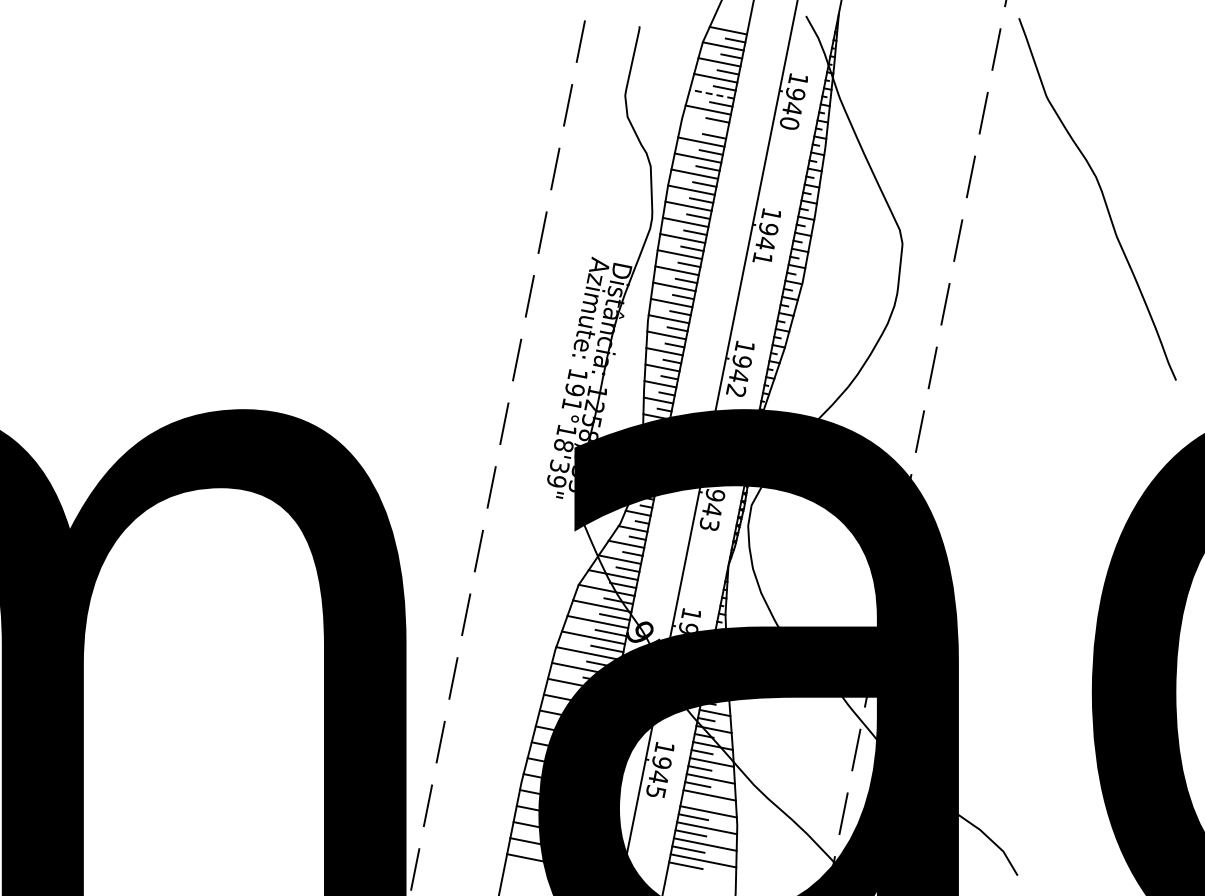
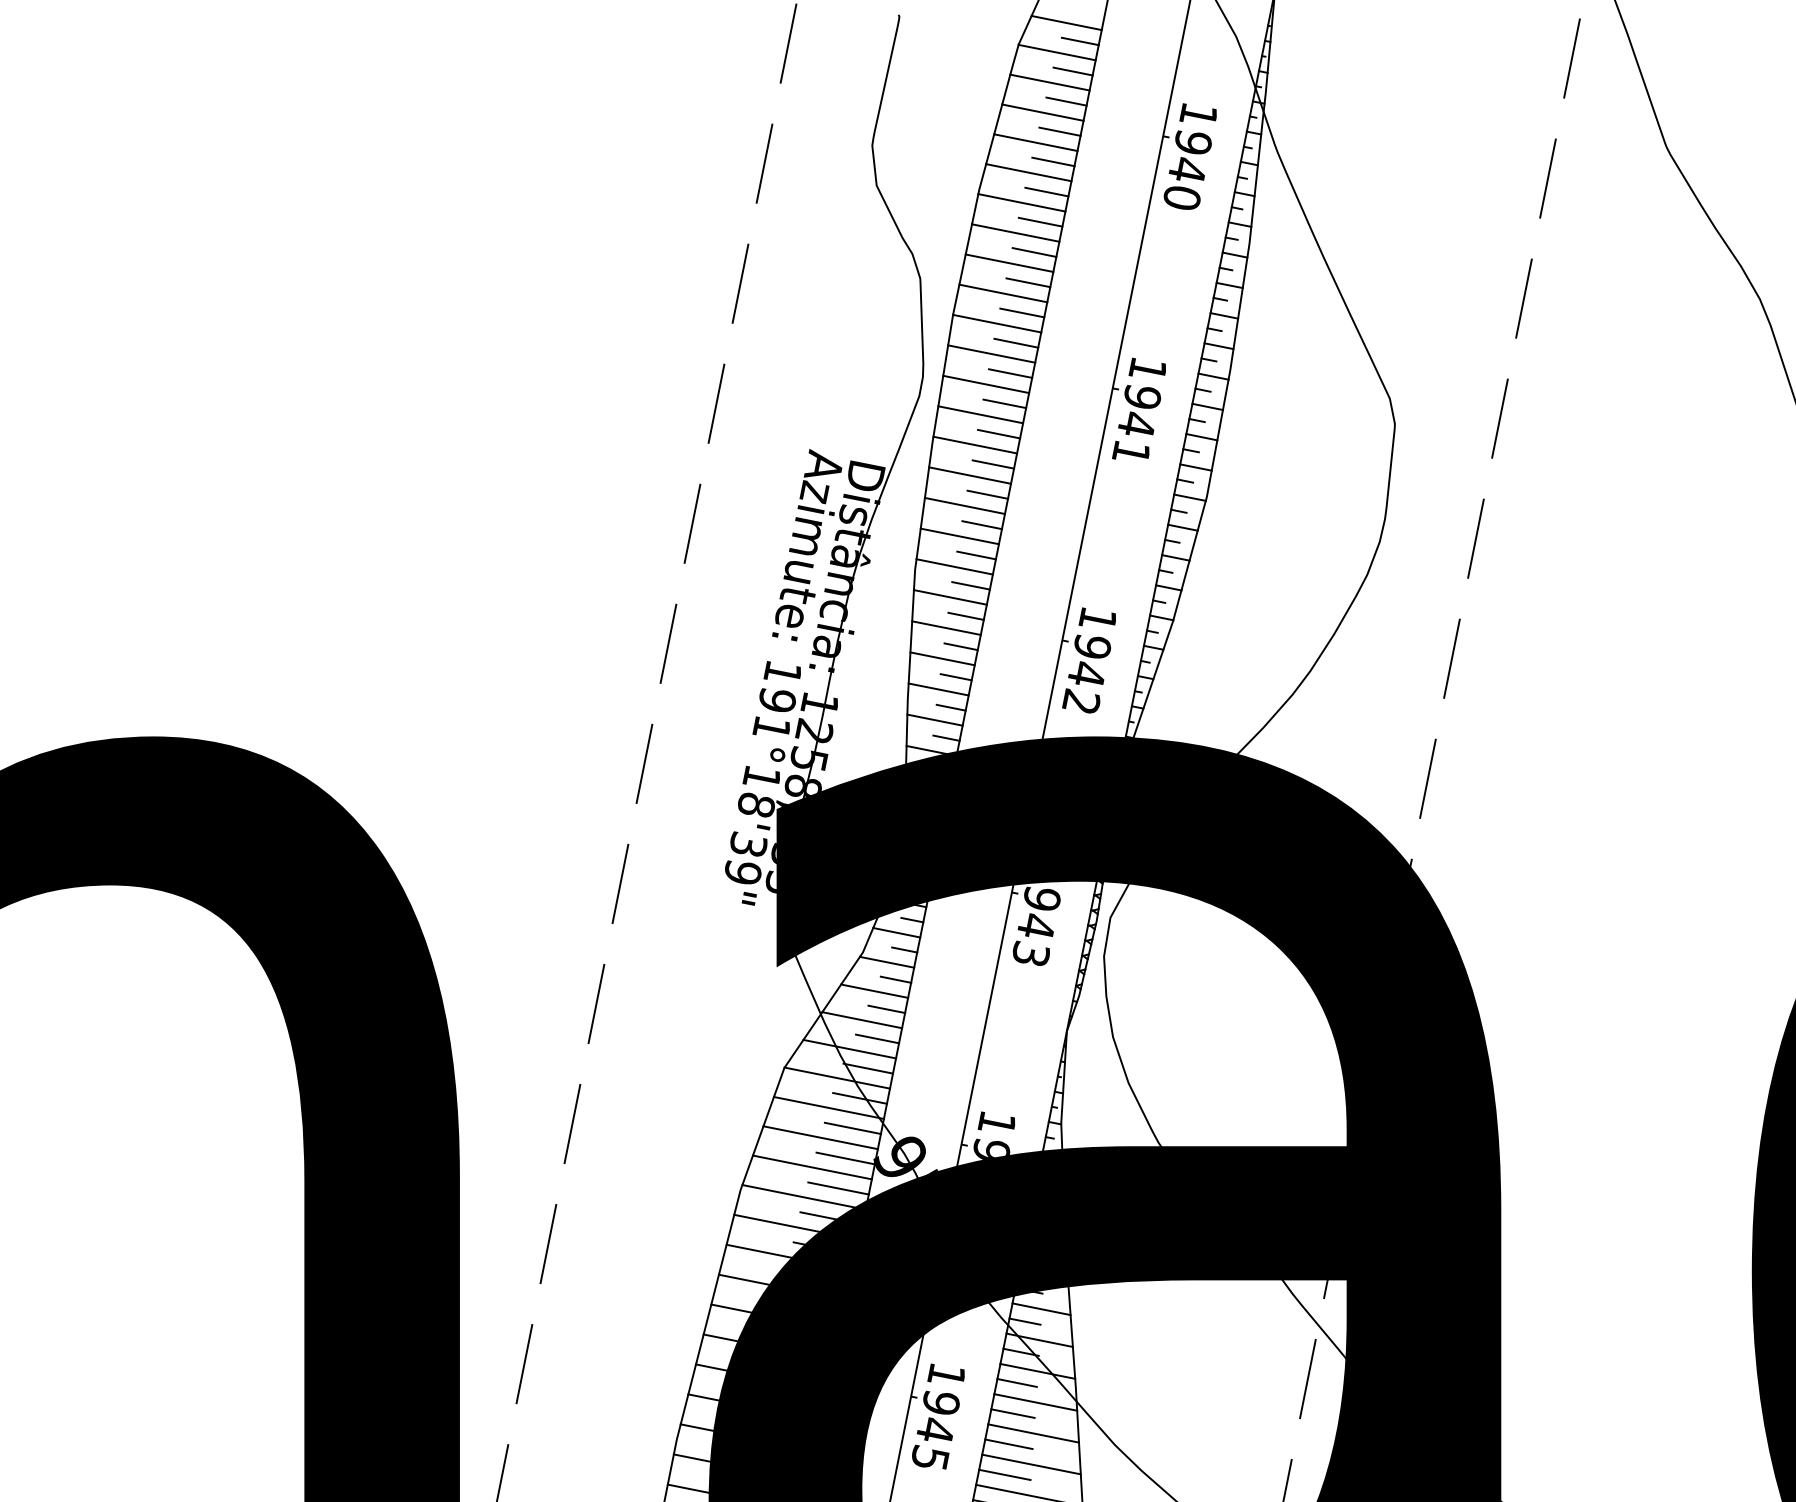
line: (712, 94) -> (1036, 143), dashed -> solid
line: (704, 125) -> (1021, 201), added
line: (695, 800) -> (1004, 1474), added

